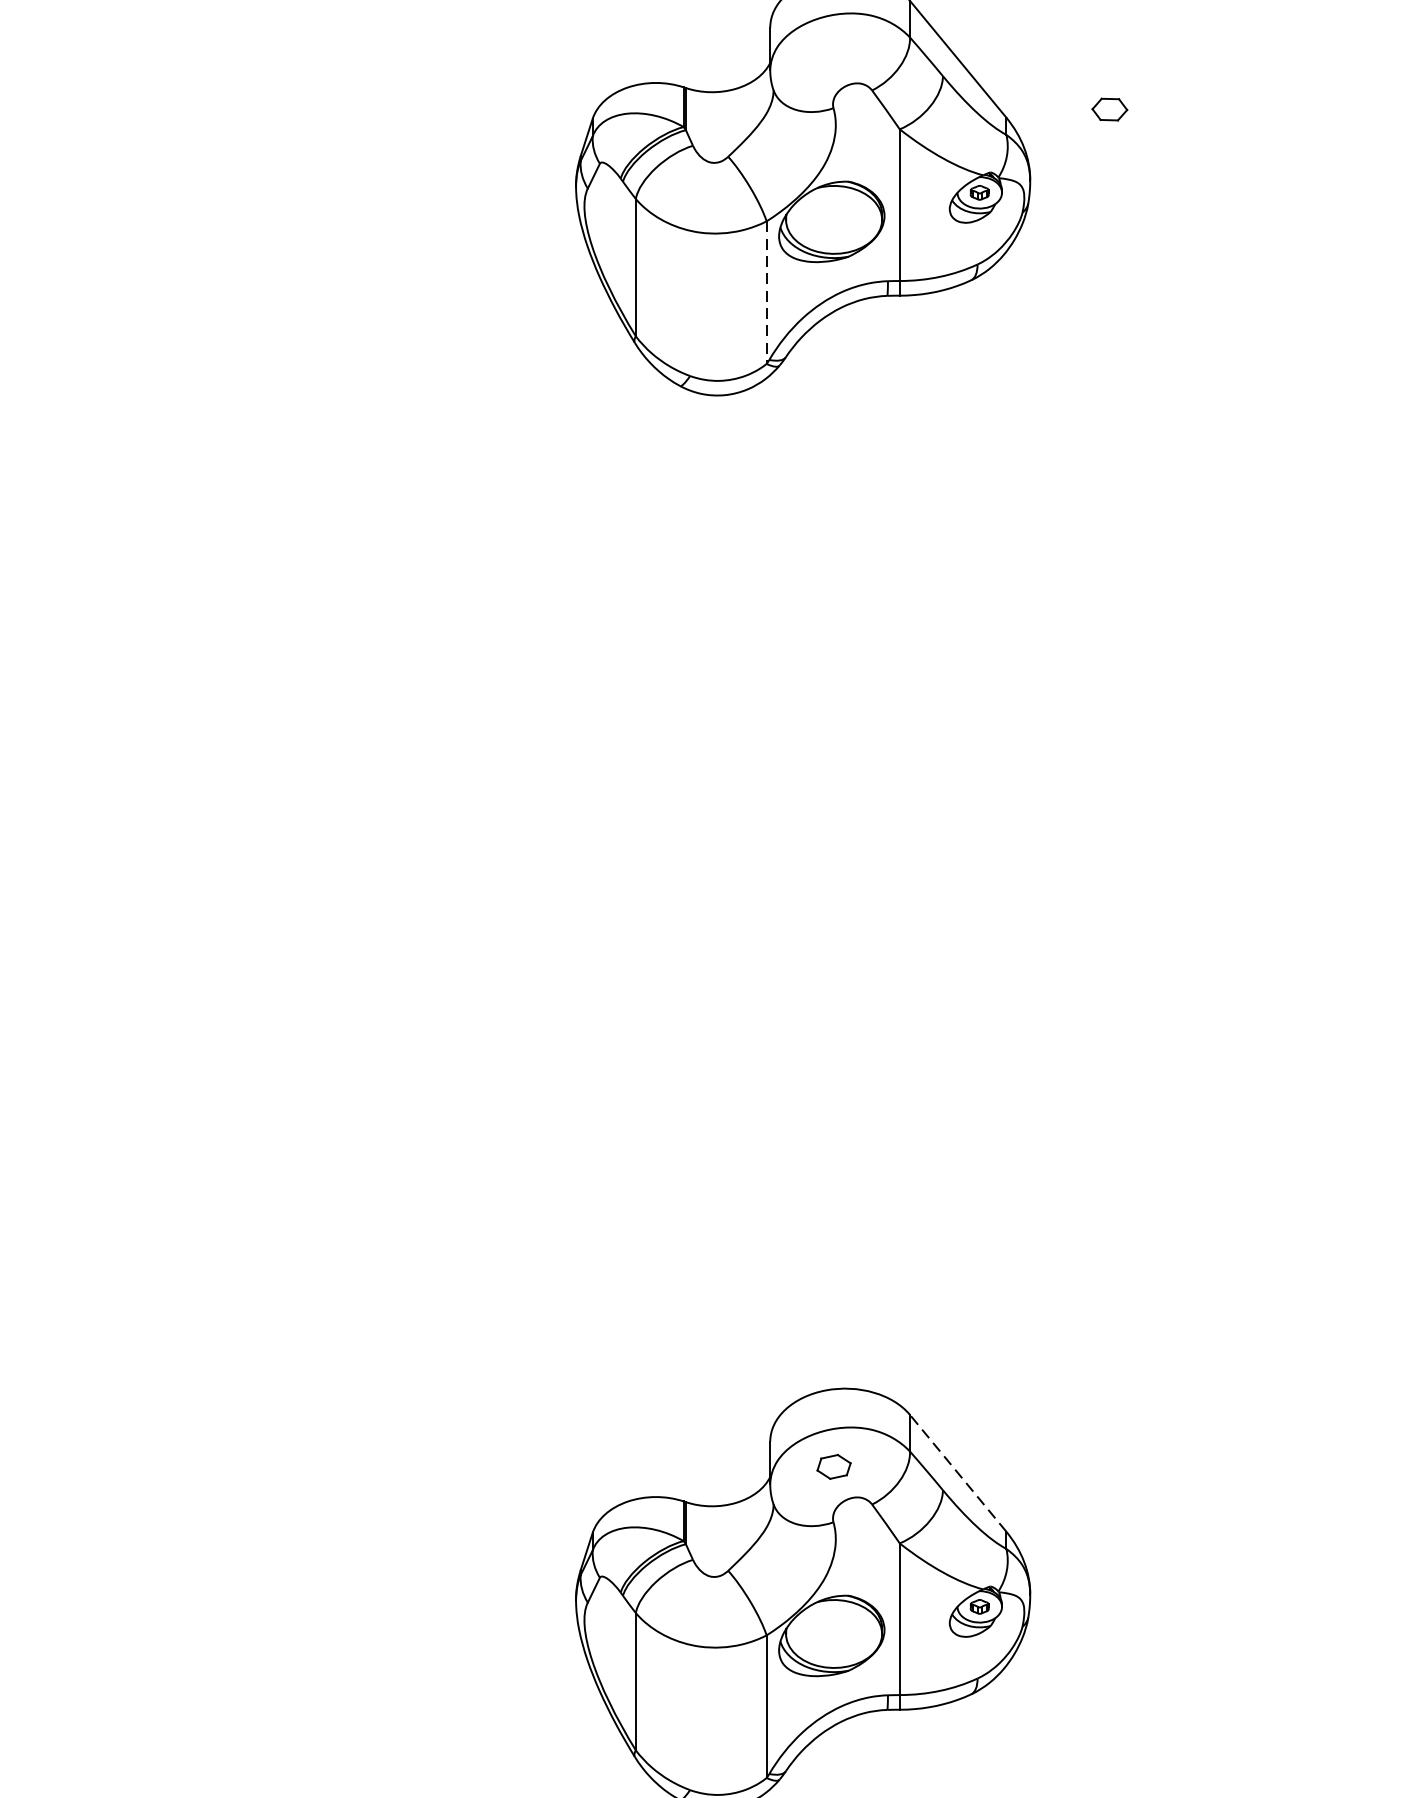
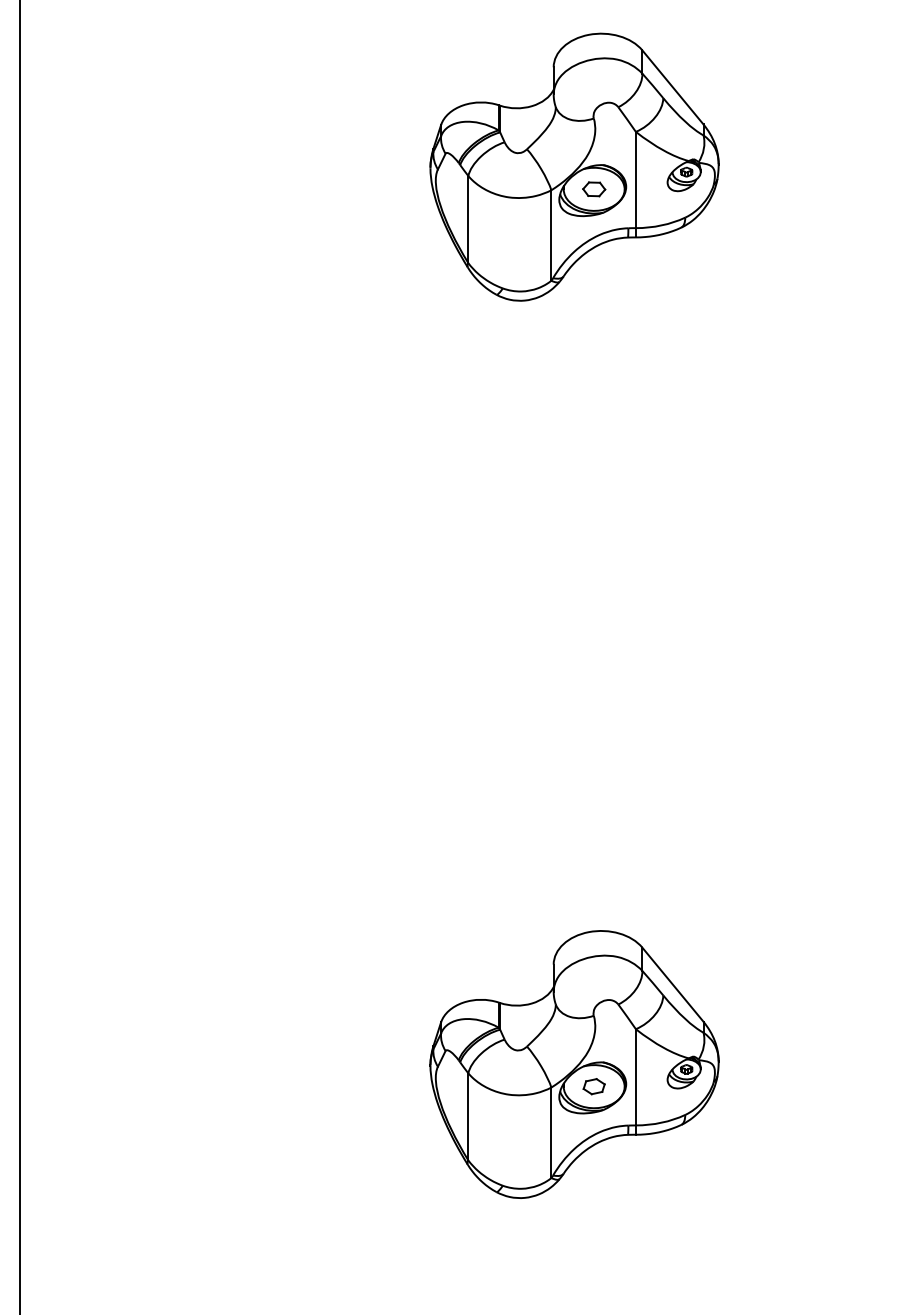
part: (1110, 109) -> (594, 189), moved
line: (766, 294) -> (551, 236), dashed -> solid
part: (832, 1466) -> (593, 1086), moved
line: (957, 1472) -> (672, 984), dashed -> solid

